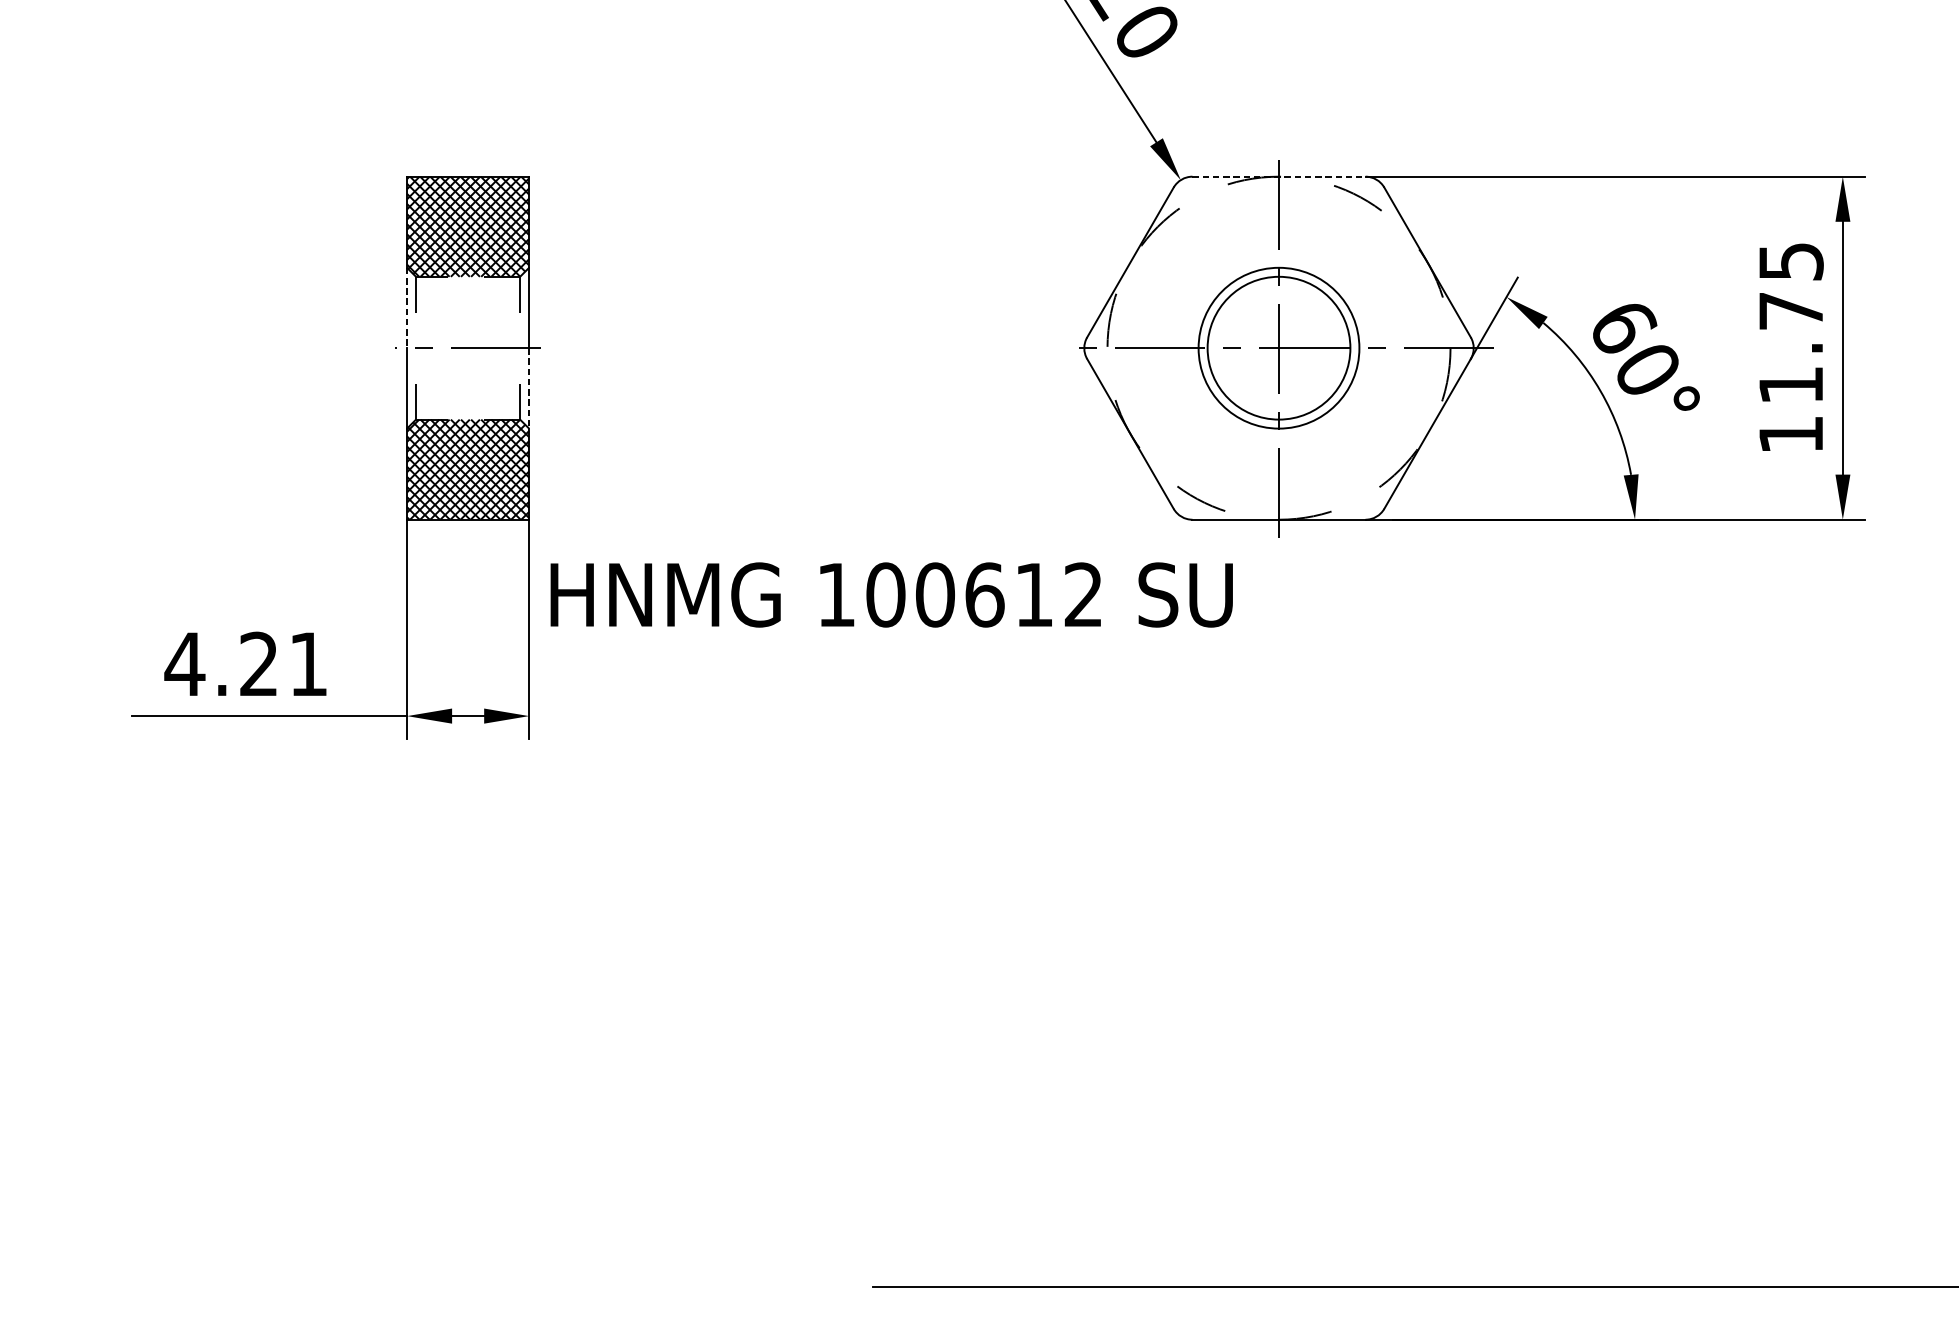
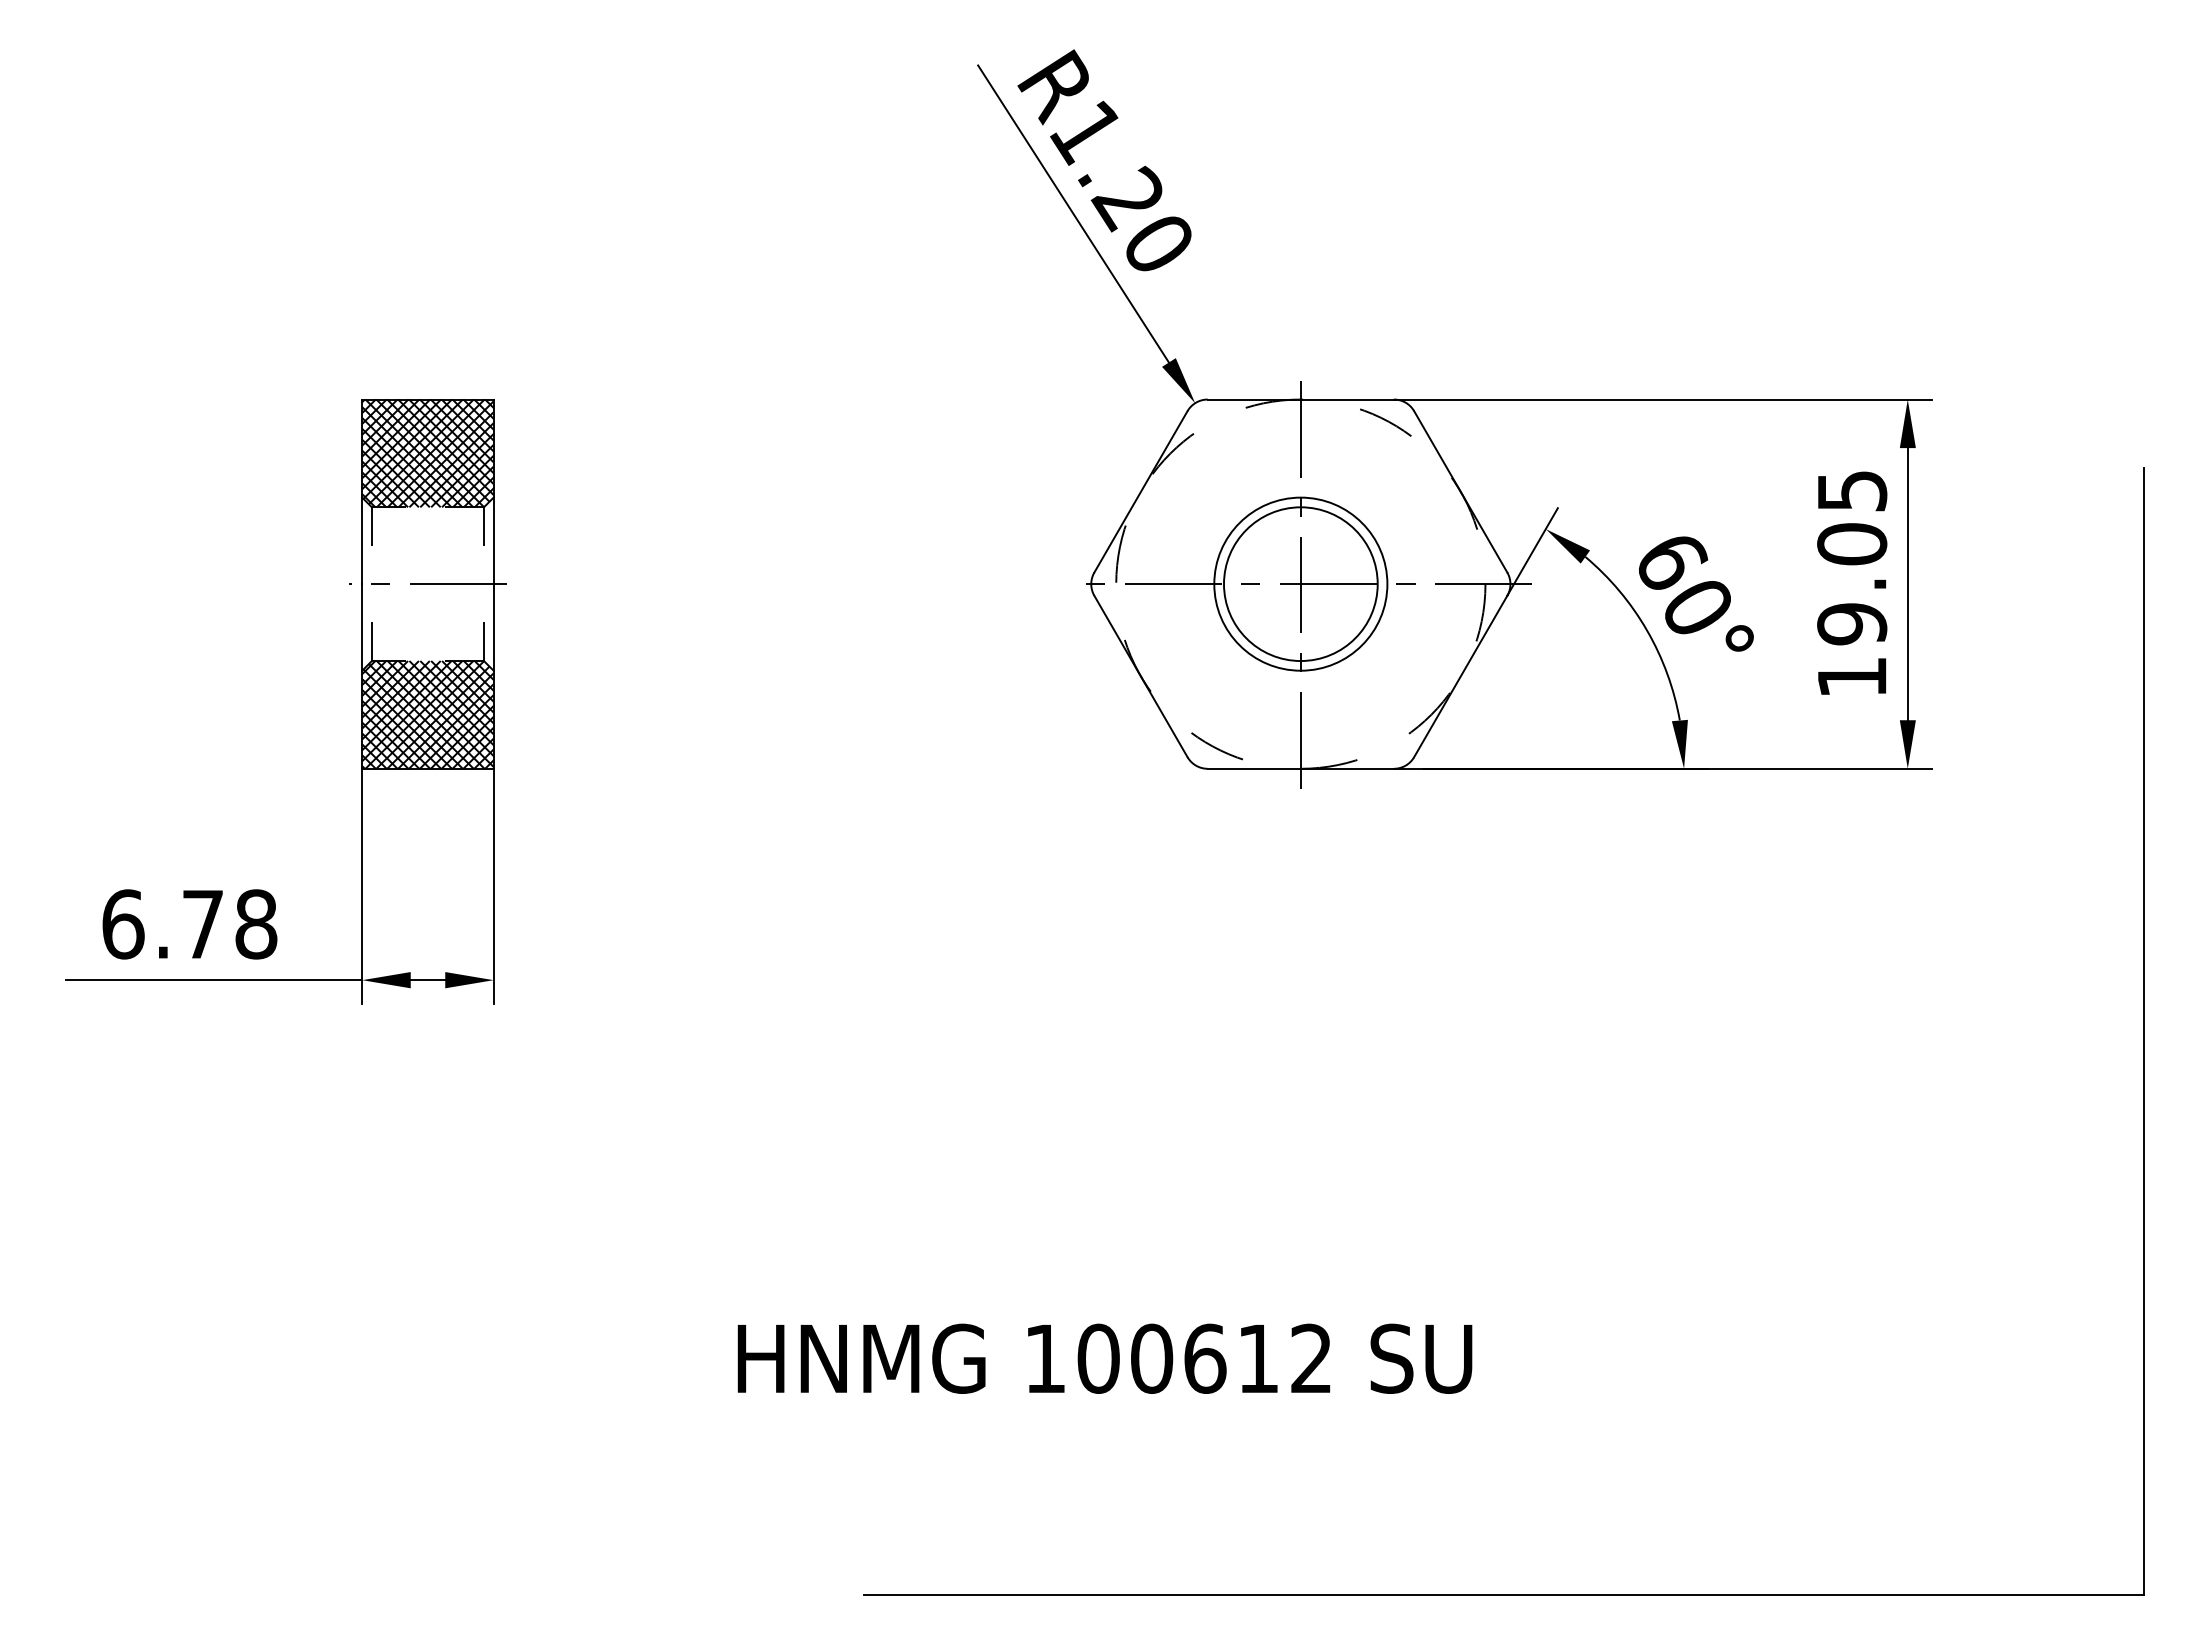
line: (1279, 176) -> (1301, 399), dashed -> solid
line: (407, 308) -> (362, 541), dashed -> solid
text: (1791, 348) -> (1852, 584), 11.75 -> 19.05
line: (528, 388) -> (493, 627), dashed -> solid
text: (891, 594) -> (1104, 1358), moved
text: (245, 664) -> (188, 924), 4.21 -> 6.78

